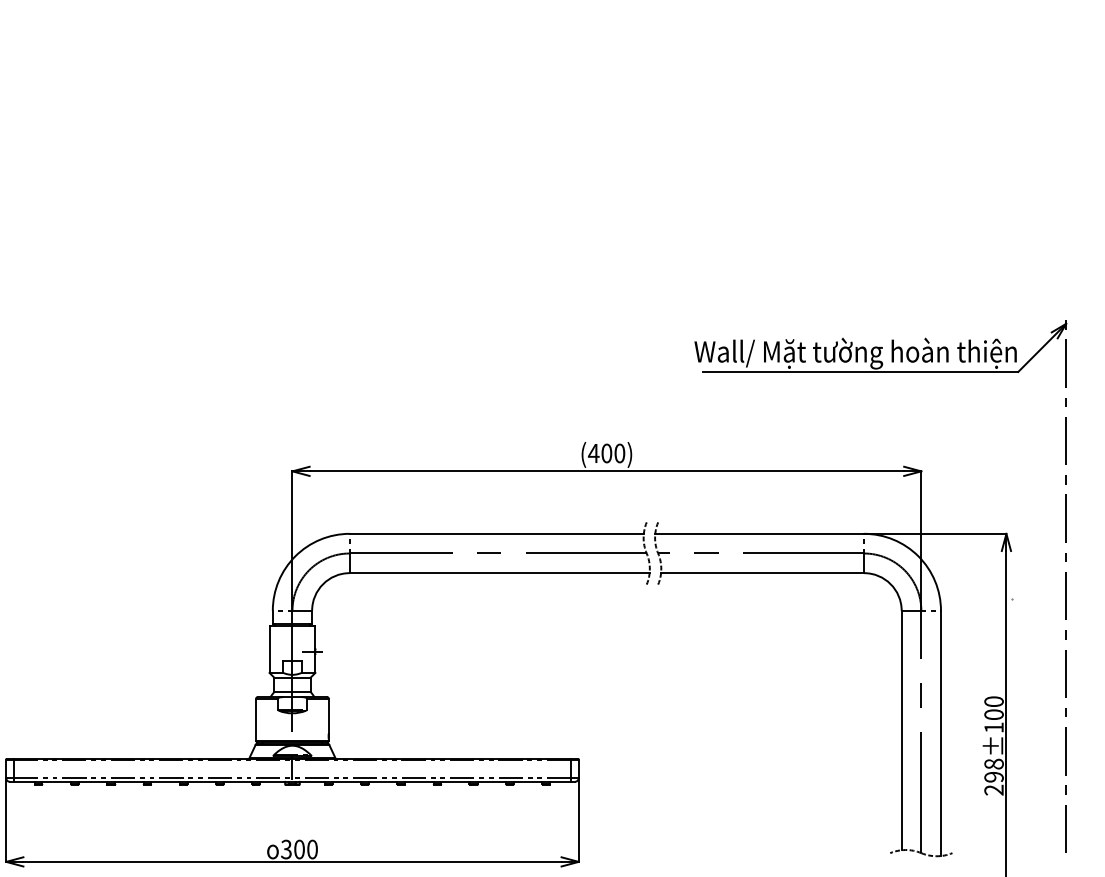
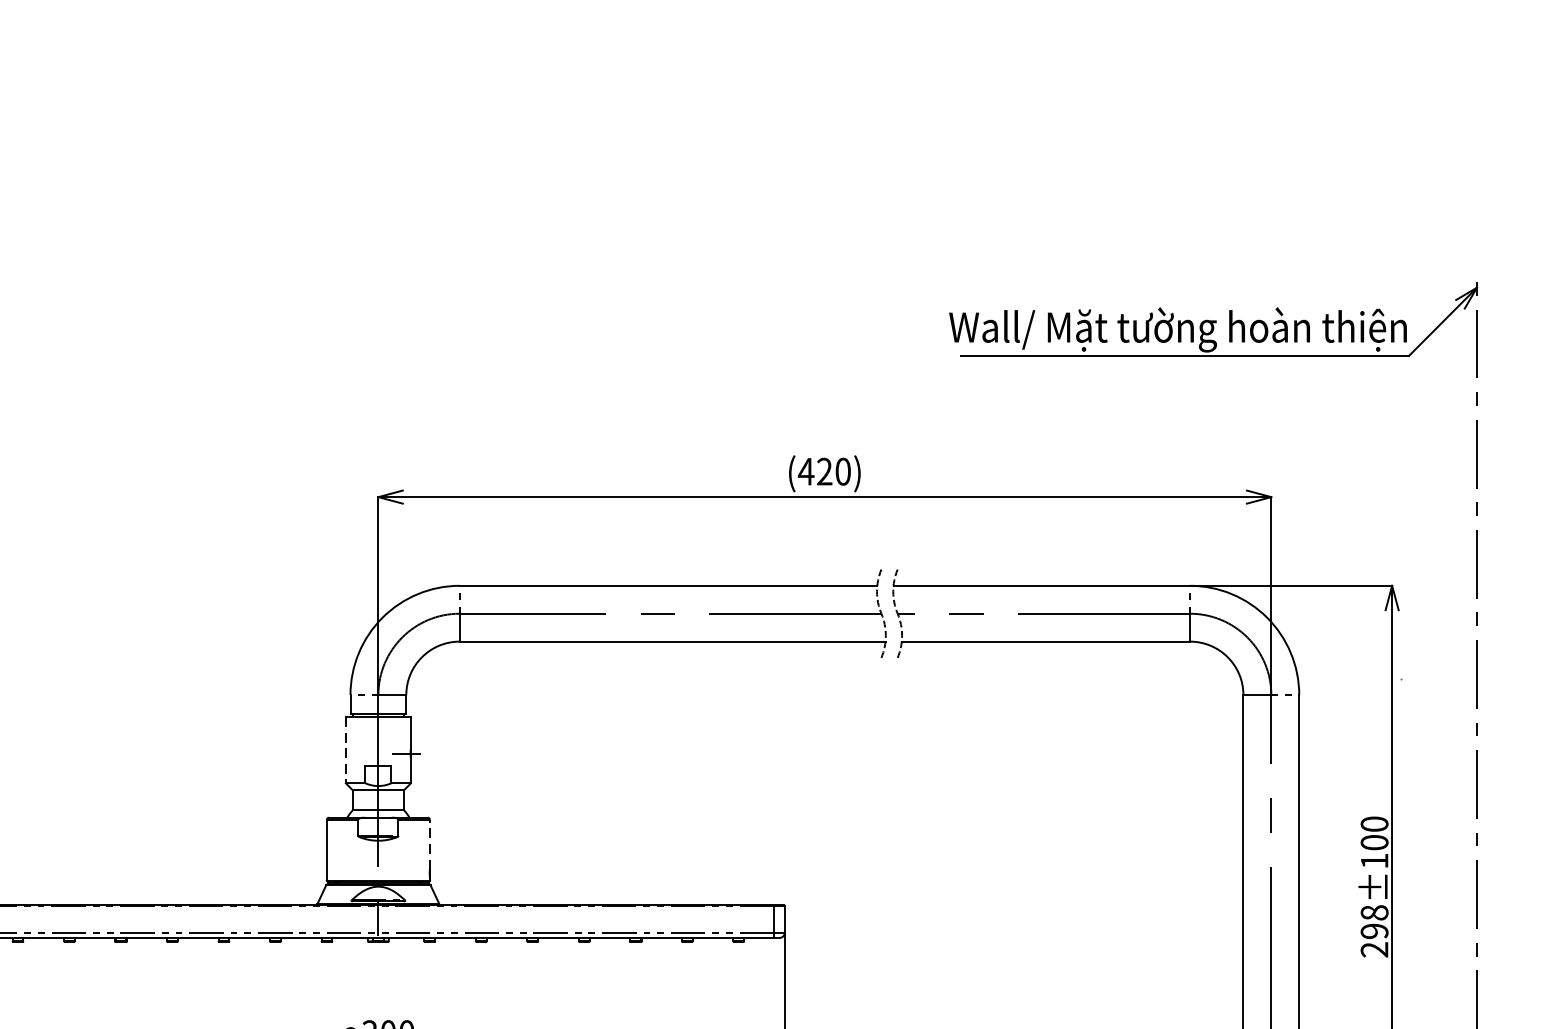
text: (606, 453) -> (824, 471), (400) -> (420)
line: (269, 650) -> (345, 751), solid -> dashed
line: (328, 715) -> (429, 843), solid -> dashed

